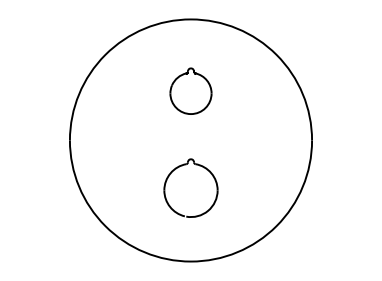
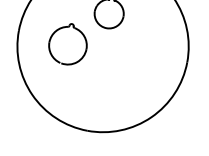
part: (186, 165) -> (68, 27), moved

